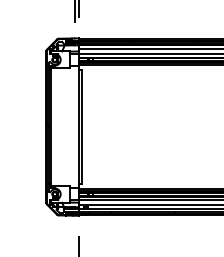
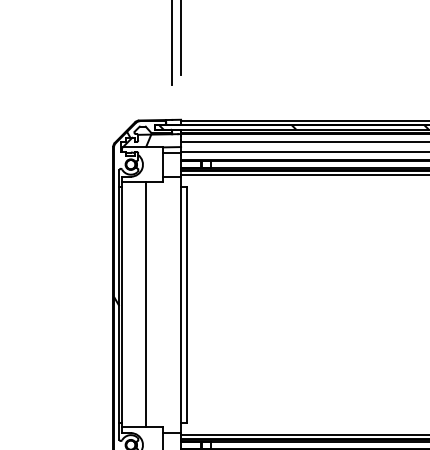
line: (62, 126) -> (146, 303), added

